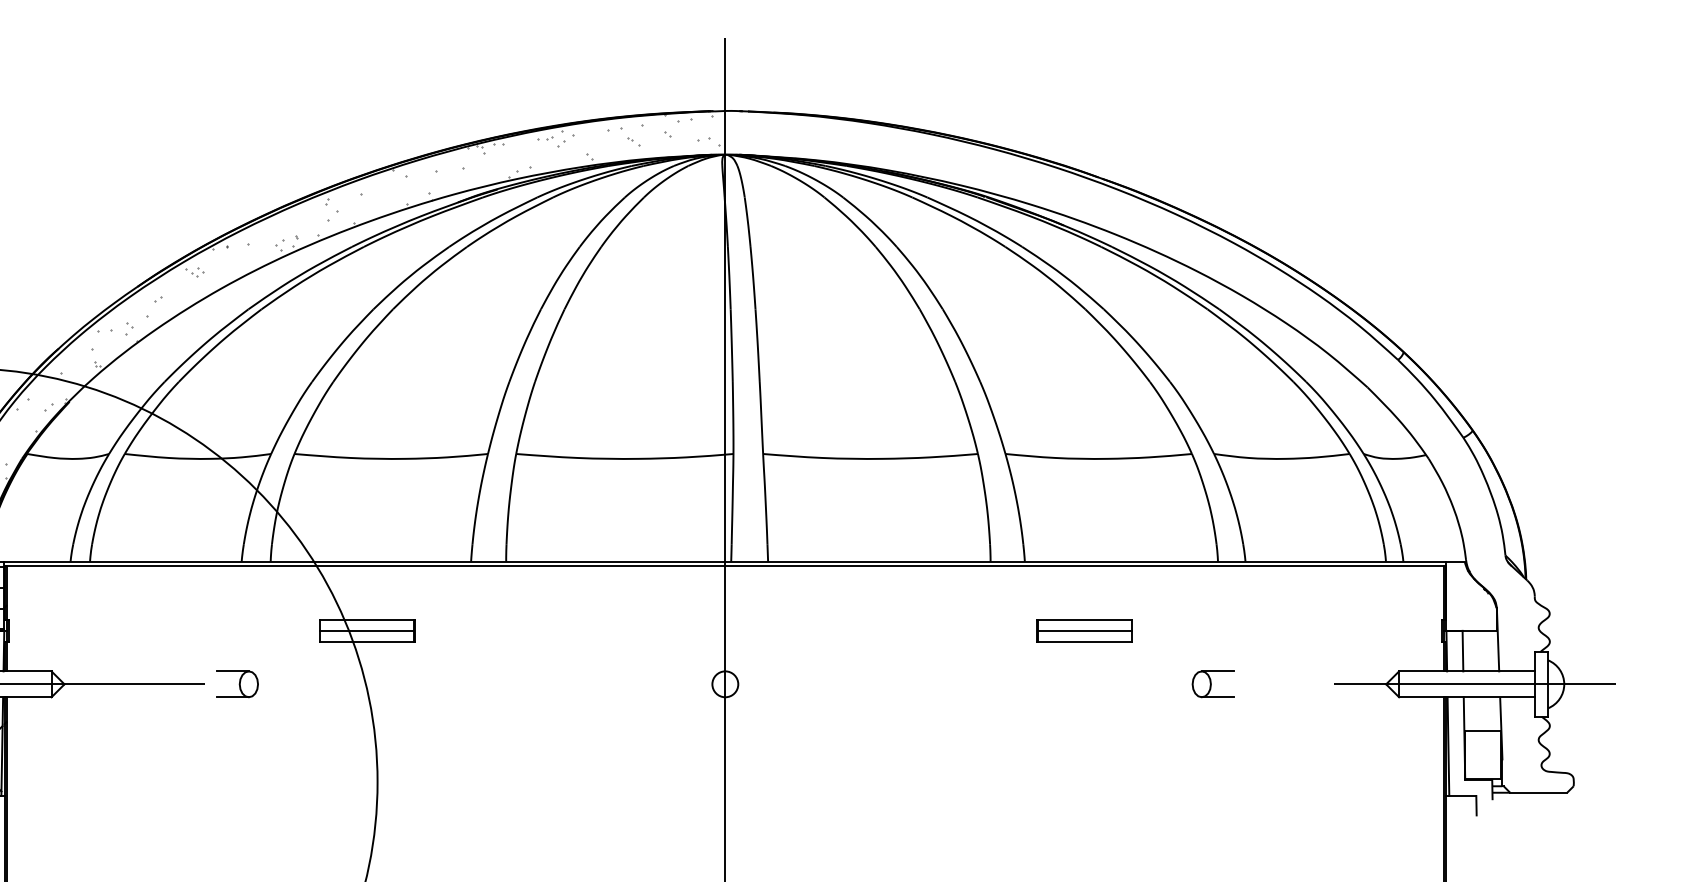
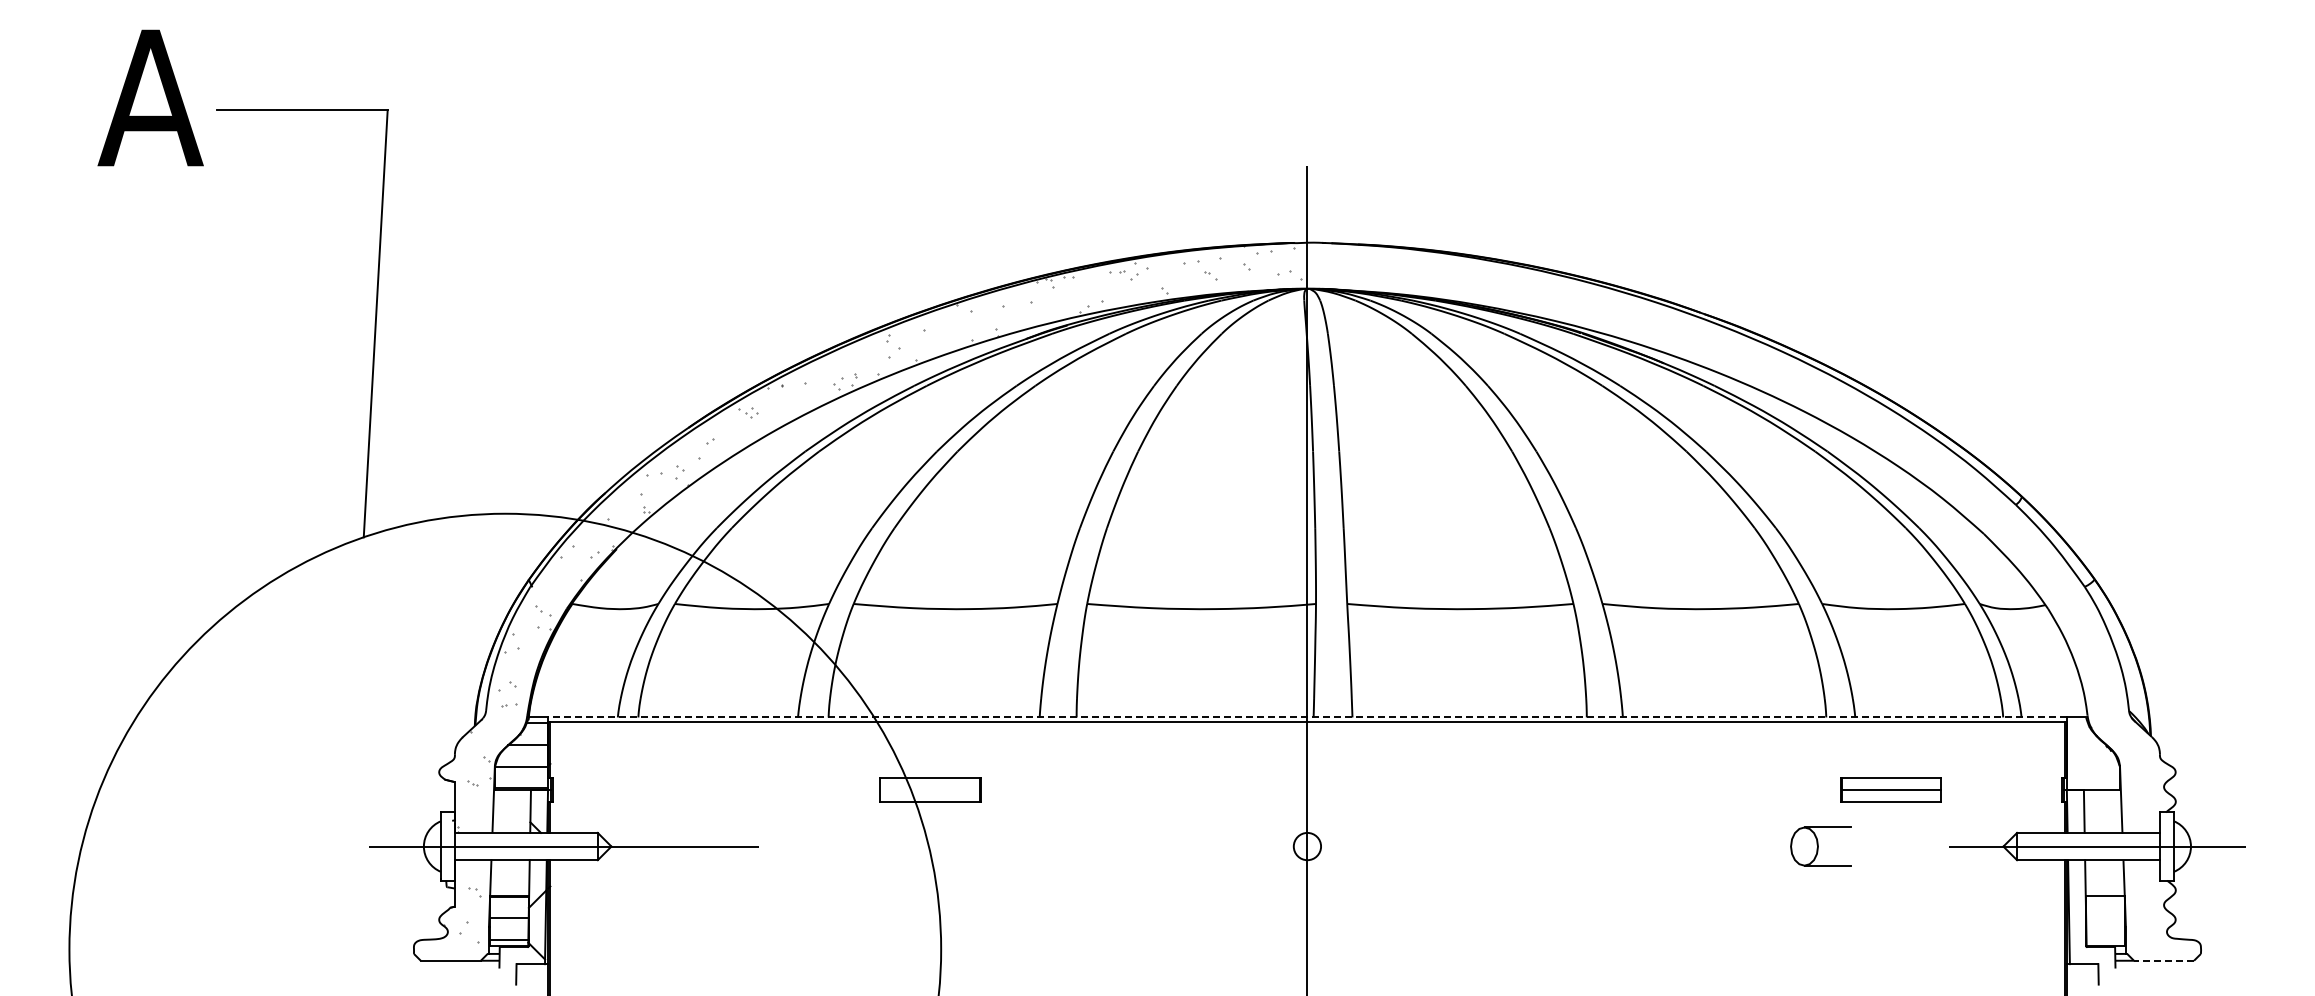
line: (724, 561) -> (1306, 717), solid -> dashed
part: (1084, 630) -> (1890, 789), moved
line: (366, 631) -> (929, 790), removed
part: (237, 684) -> (793, 846), removed
part: (1212, 684) -> (1820, 846), size x1.4
line: (1538, 792) -> (2163, 960), solid -> dashed

